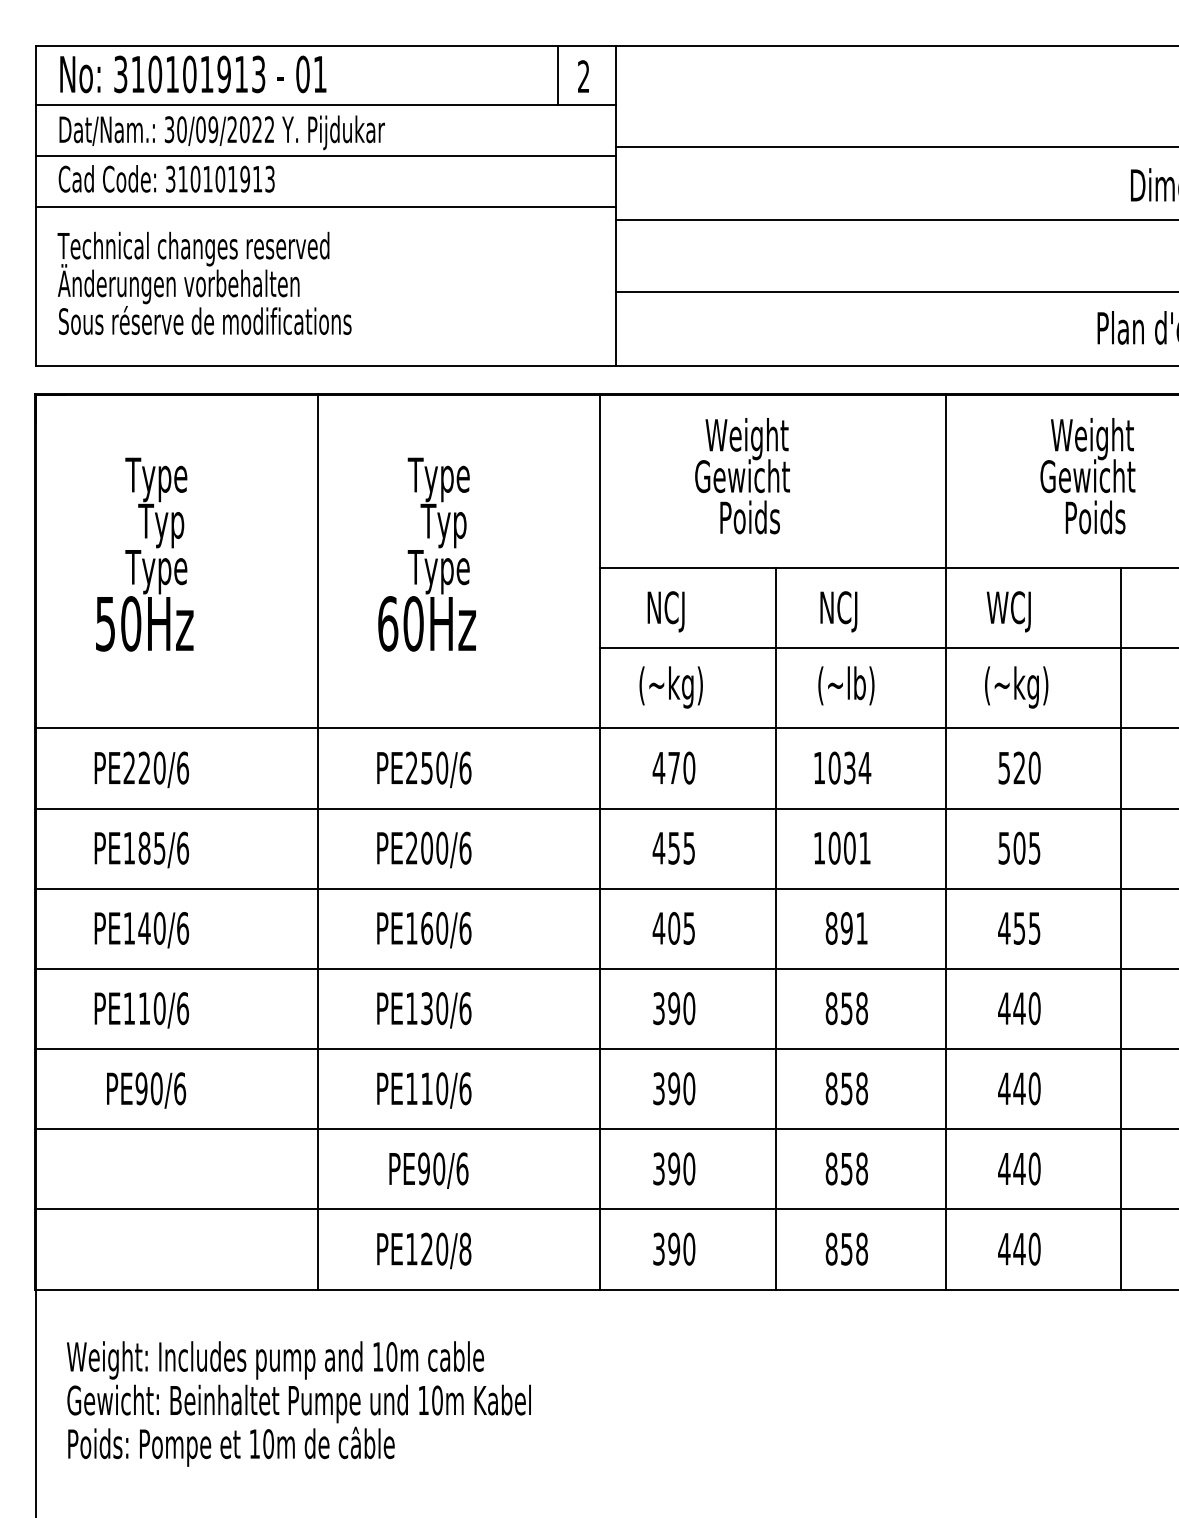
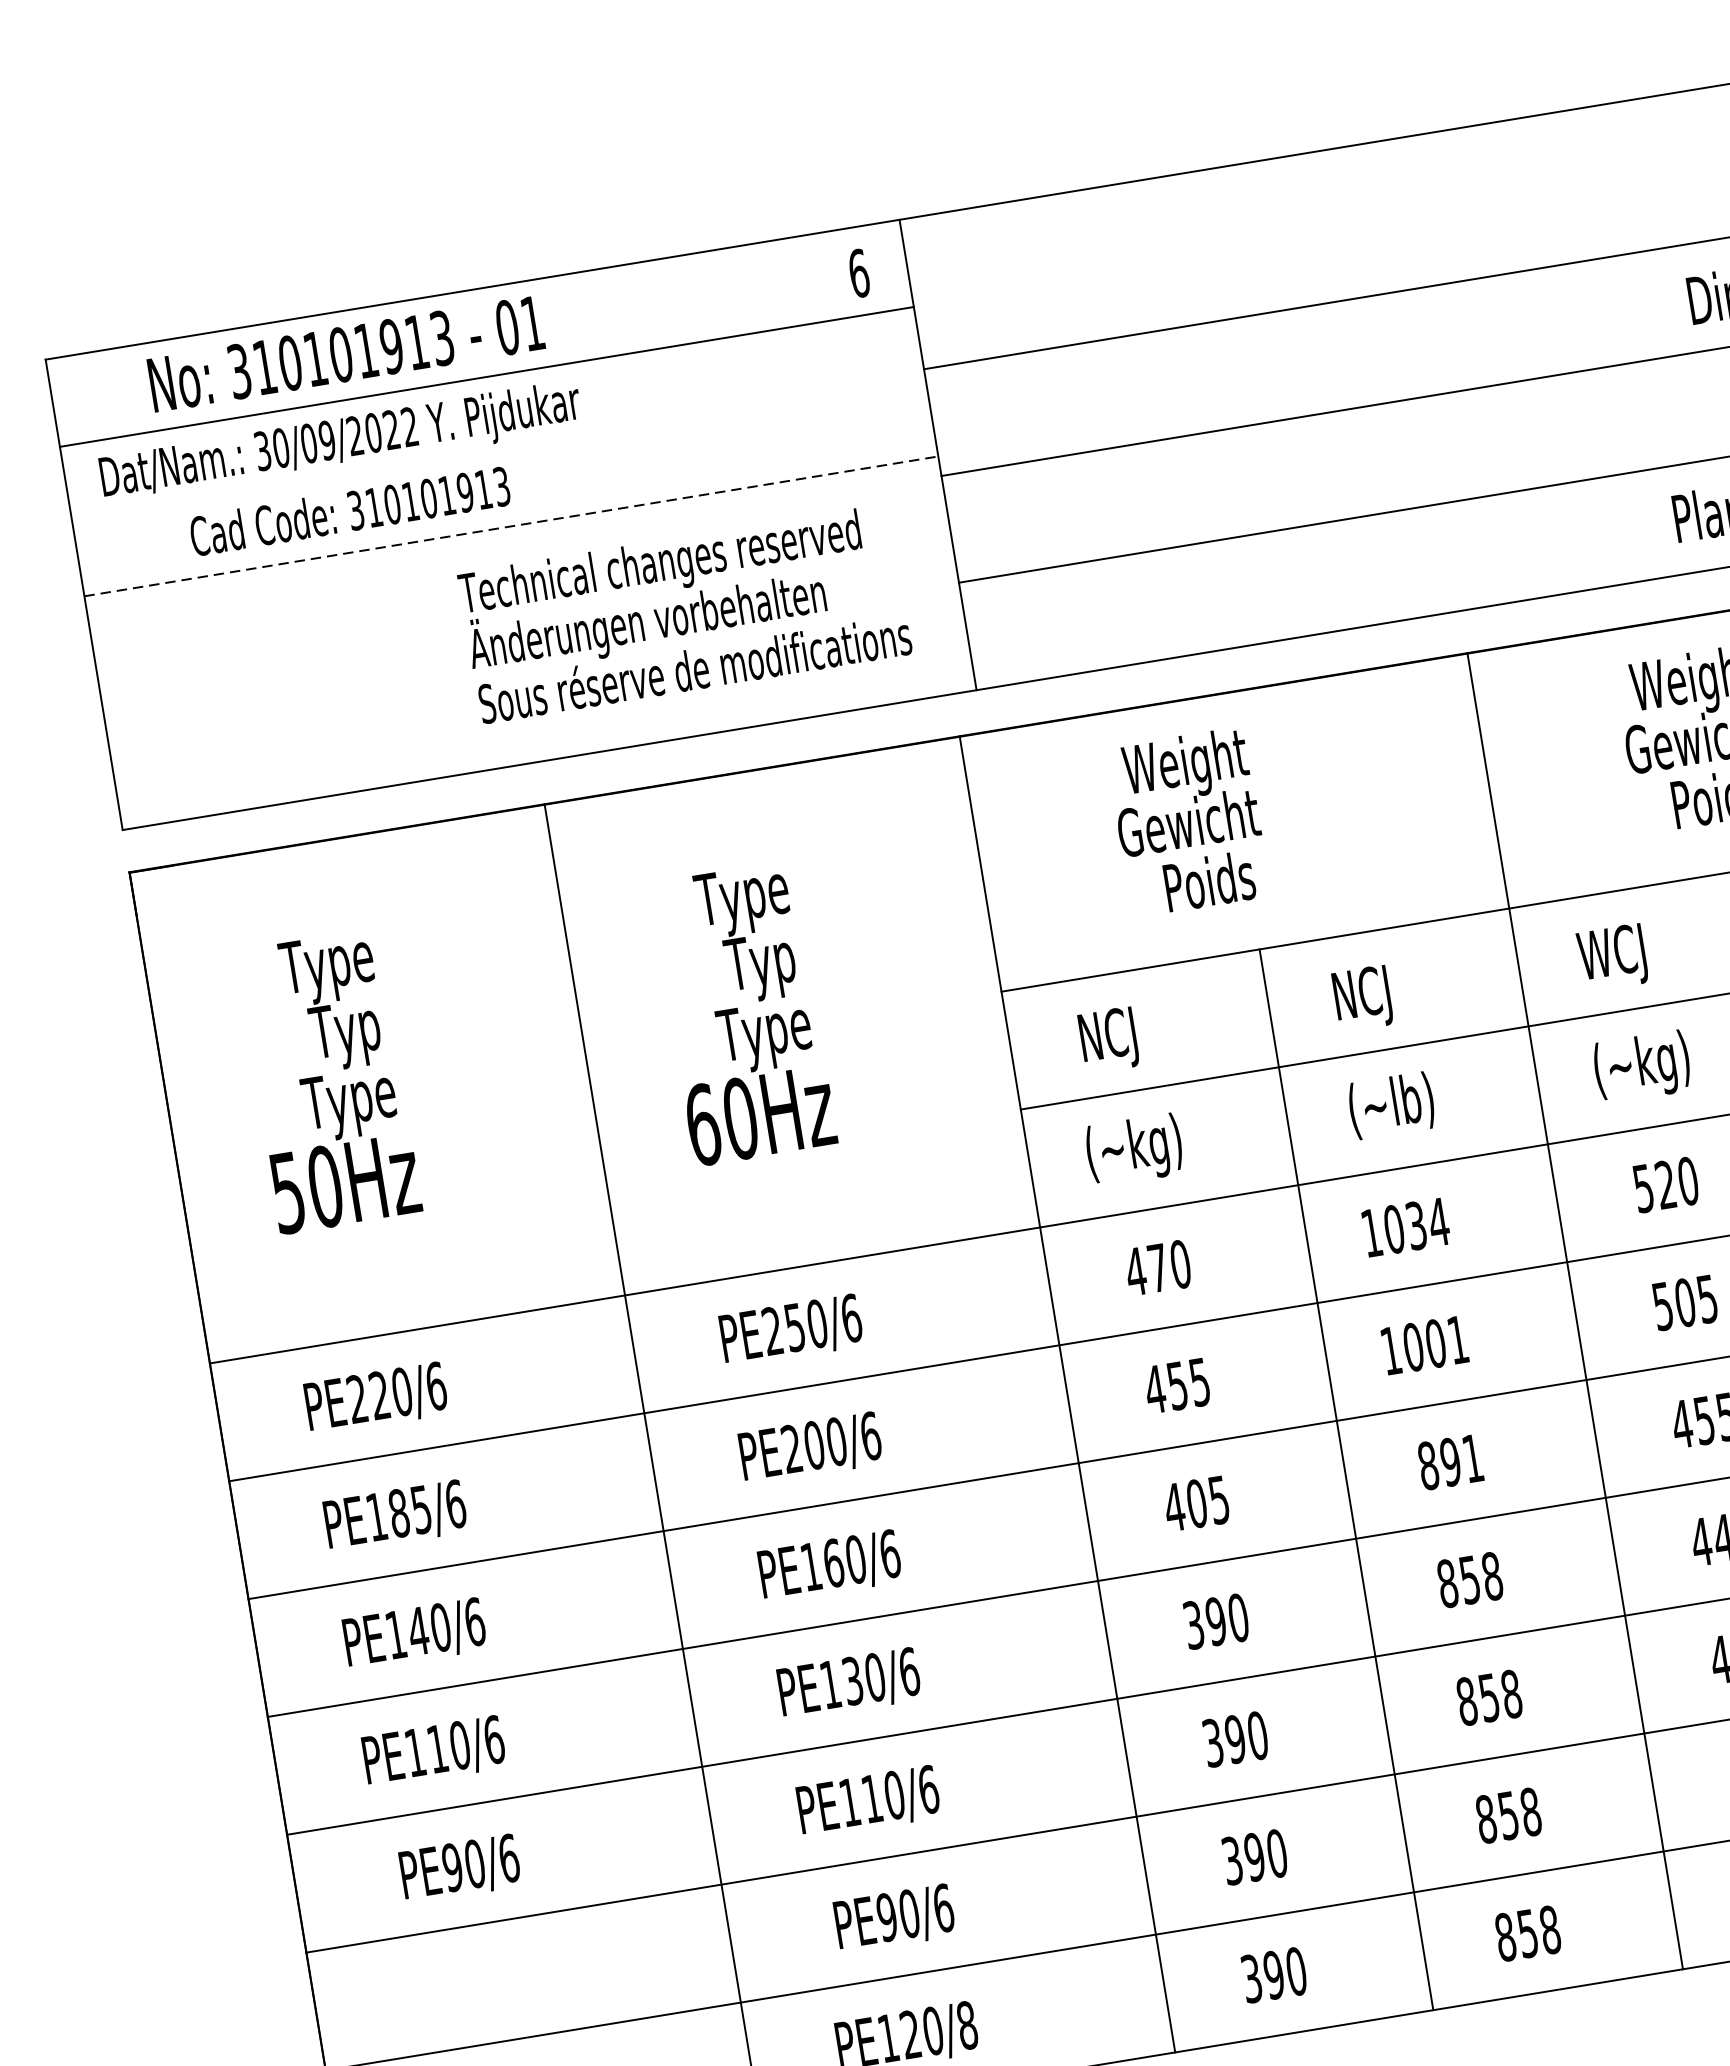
text: (193, 74) -> (346, 354), moved
line: (558, 74) -> (821, 276), removed
text: (583, 76) -> (858, 273), 2 -> 6
line: (325, 155) -> (498, 451), removed
text: (166, 178) -> (349, 510), moved
line: (326, 206) -> (512, 526), solid -> dashed
text: (204, 282) -> (684, 612), moved

